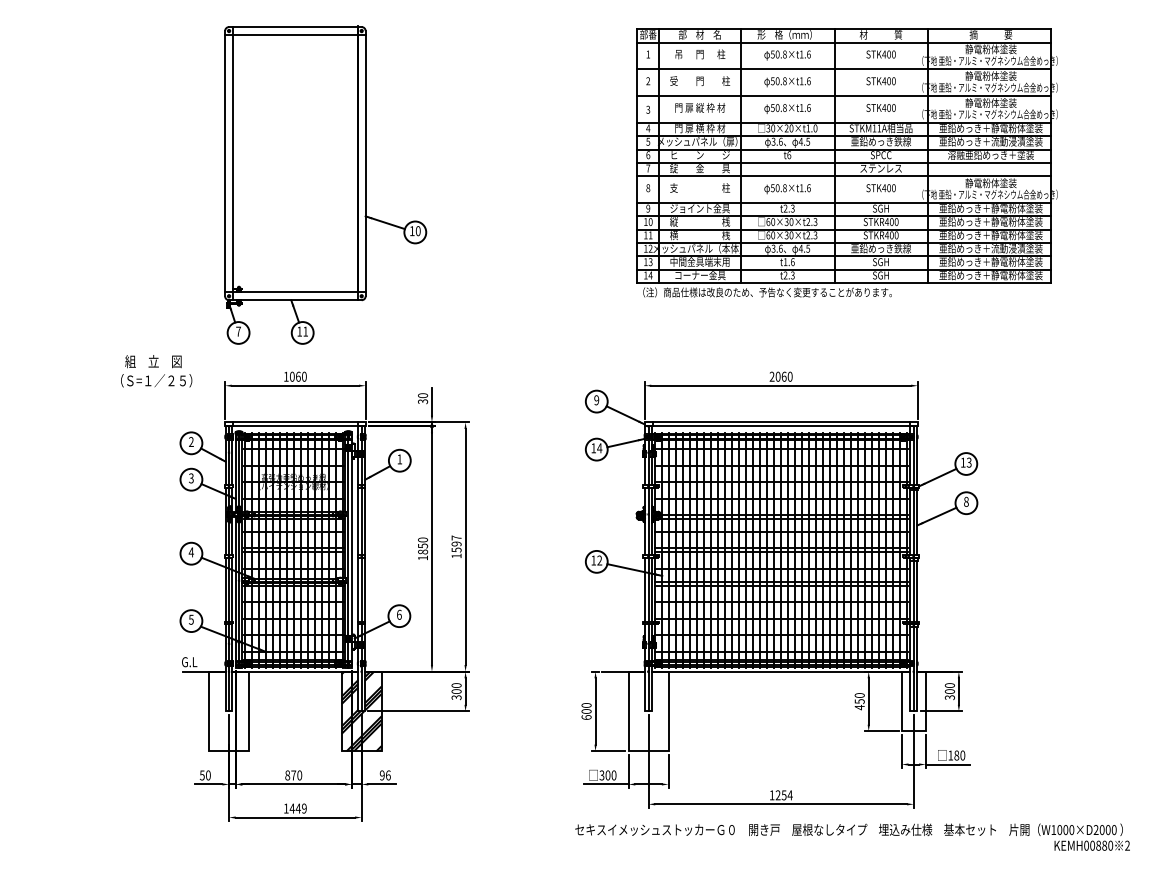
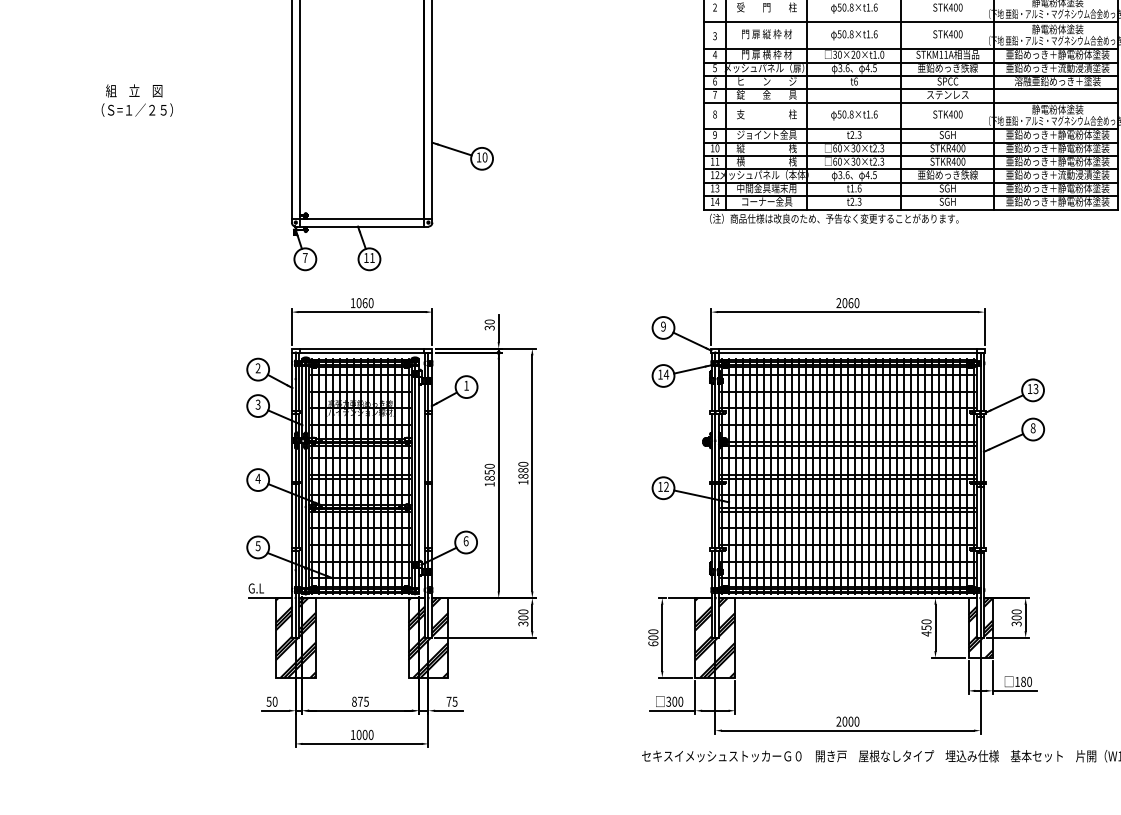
text: (156, 371) -> (137, 100), moved
text: (456, 543) -> (523, 469), 1597 -> 1880
hatch: (913, 701) -> (980, 627), added
hatch: (228, 711) -> (295, 637), added
hatch: (648, 711) -> (715, 637), added
text: (299, 775) -> (366, 701), 870 -> 875
text: (384, 775) -> (451, 701), 96 -> 75
text: (780, 795) -> (847, 721), 1254 -> 2000
text: (297, 808) -> (364, 734), 1449 -> 1000

